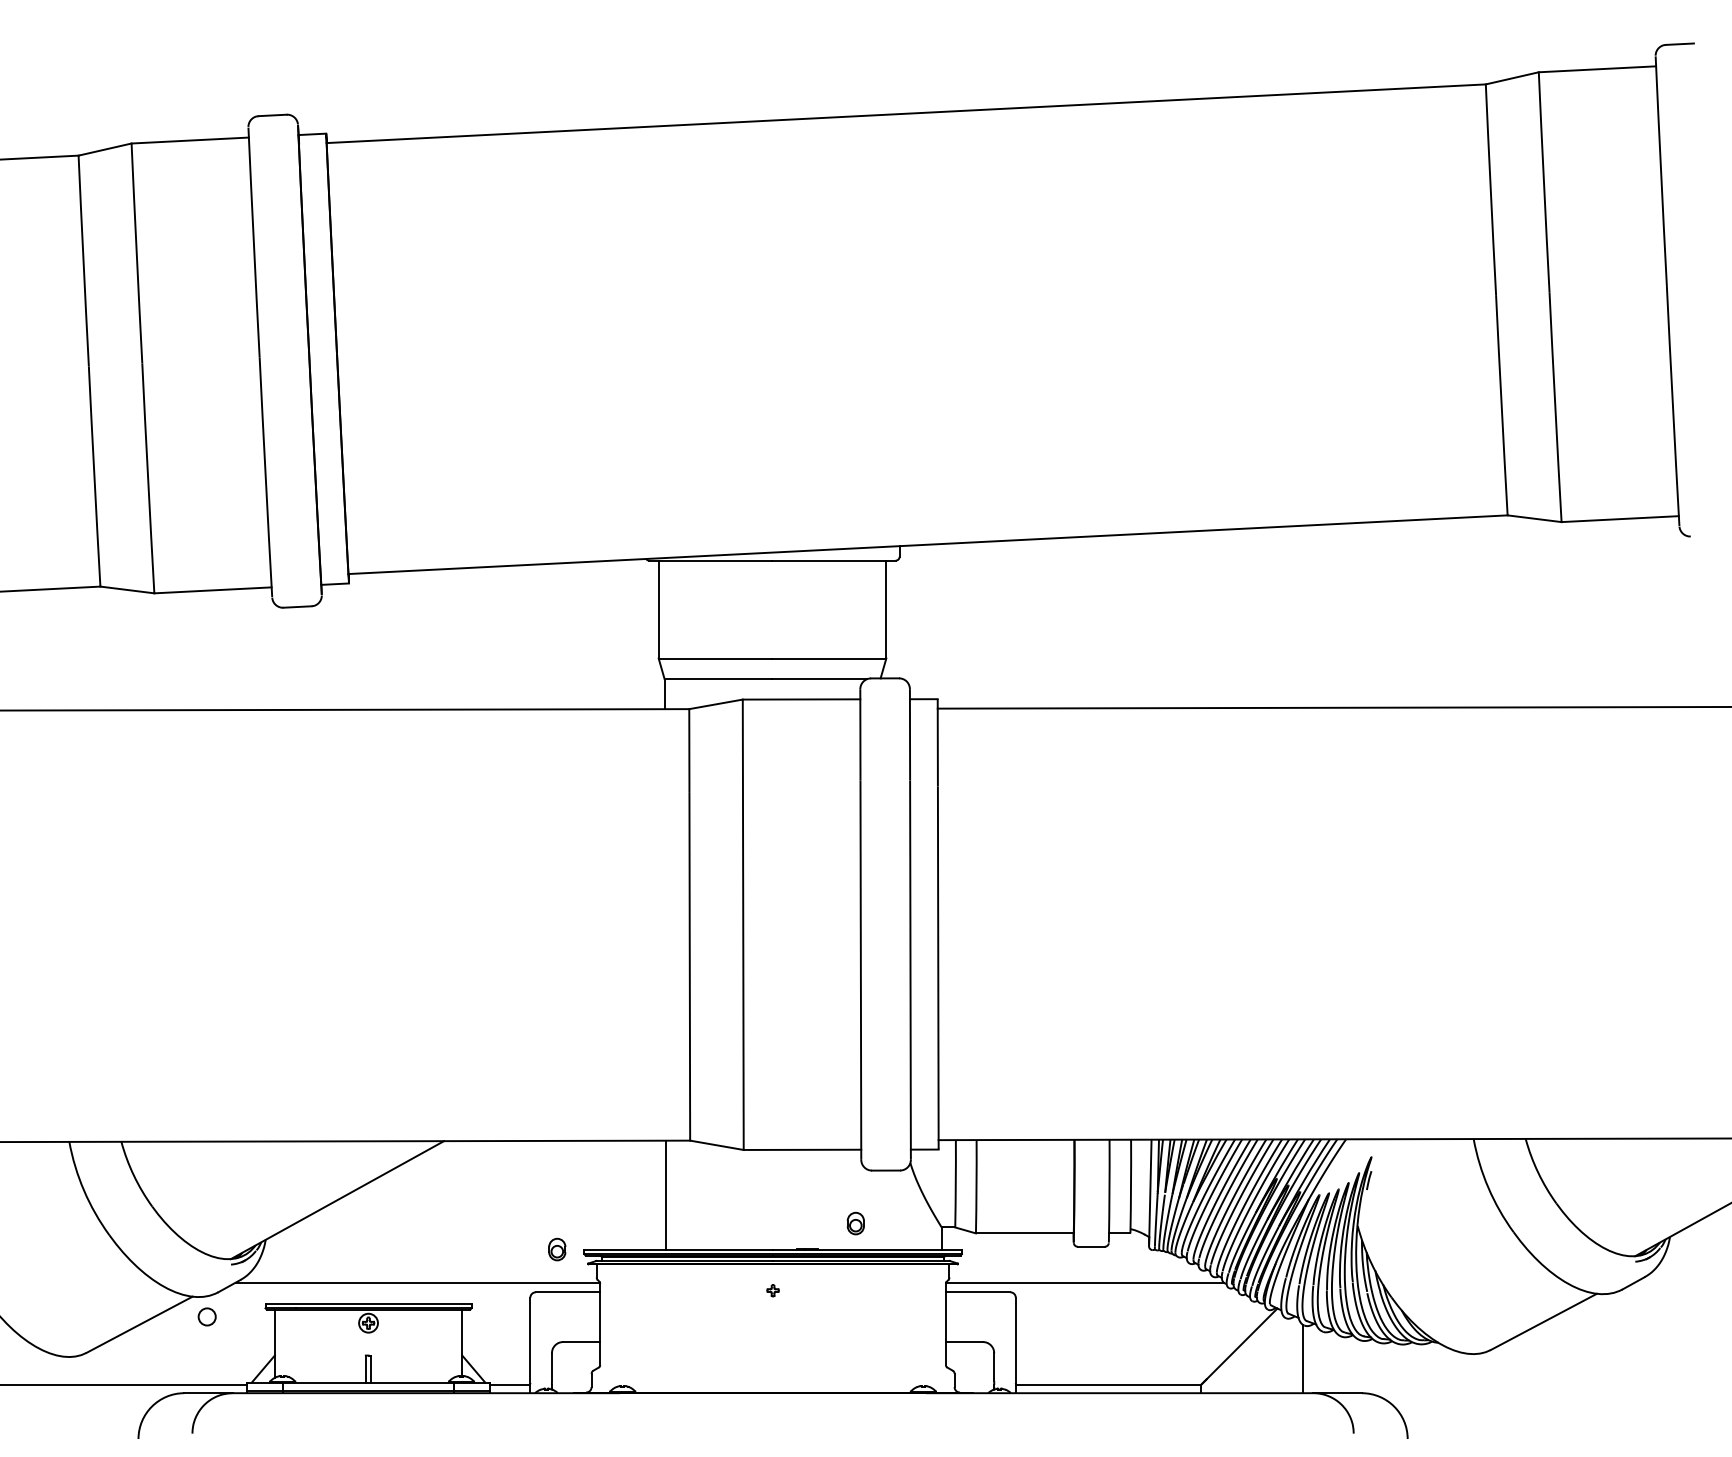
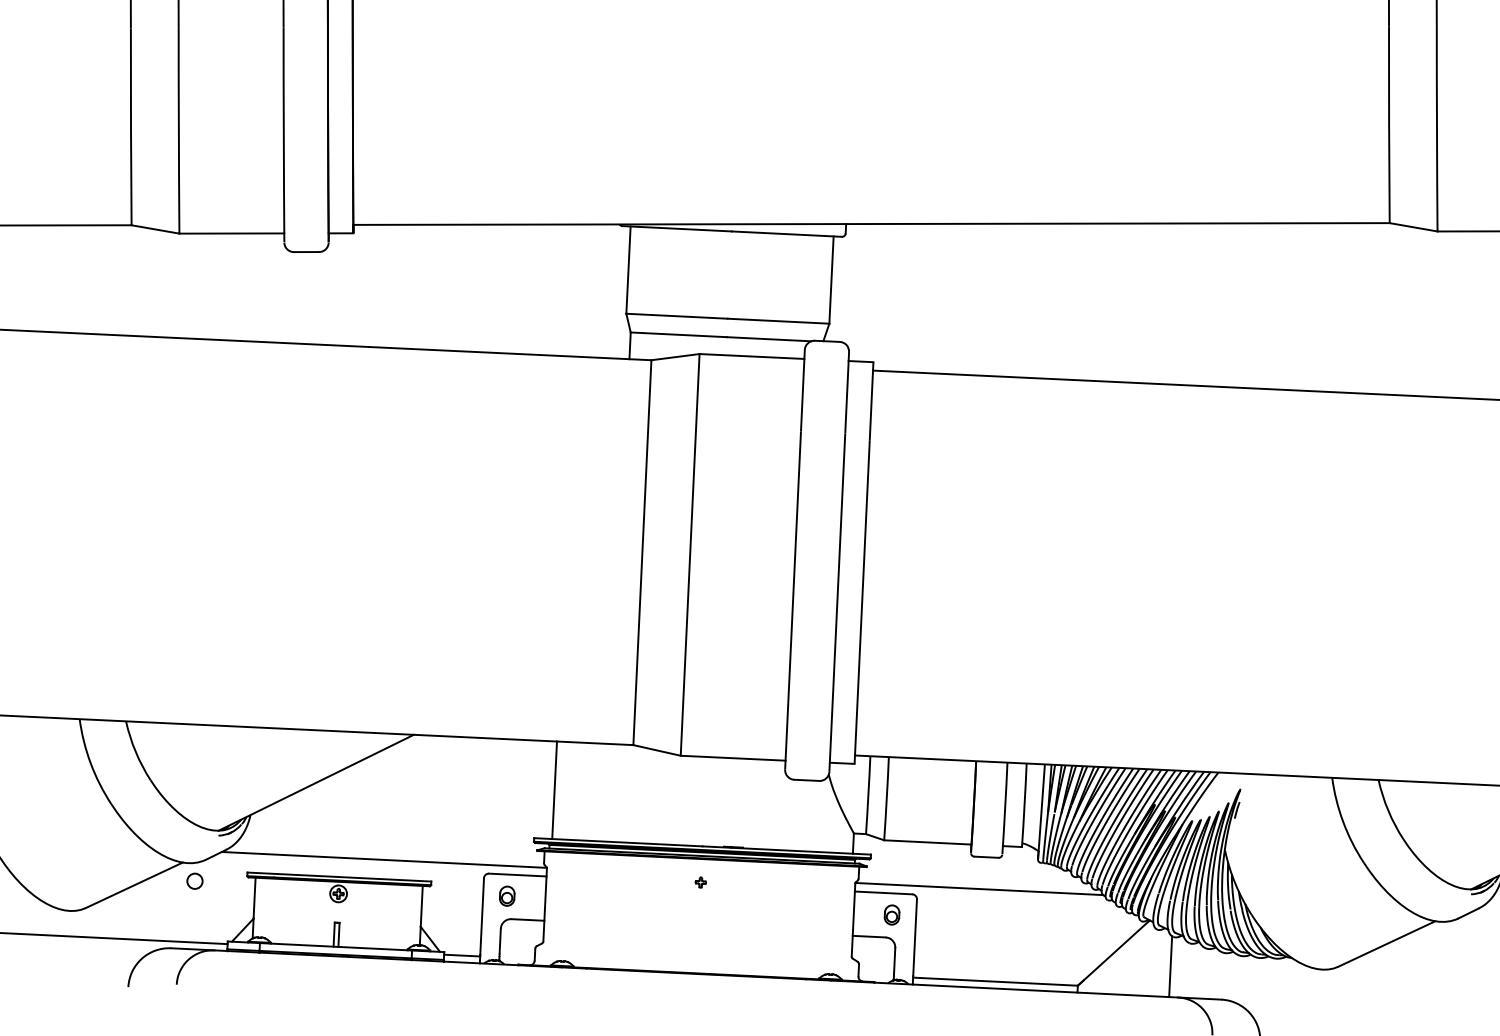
line: (665, 1195) -> (554, 790), moved
part: (855, 1223) -> (891, 914), moved
part: (557, 1249) -> (507, 896), moved

